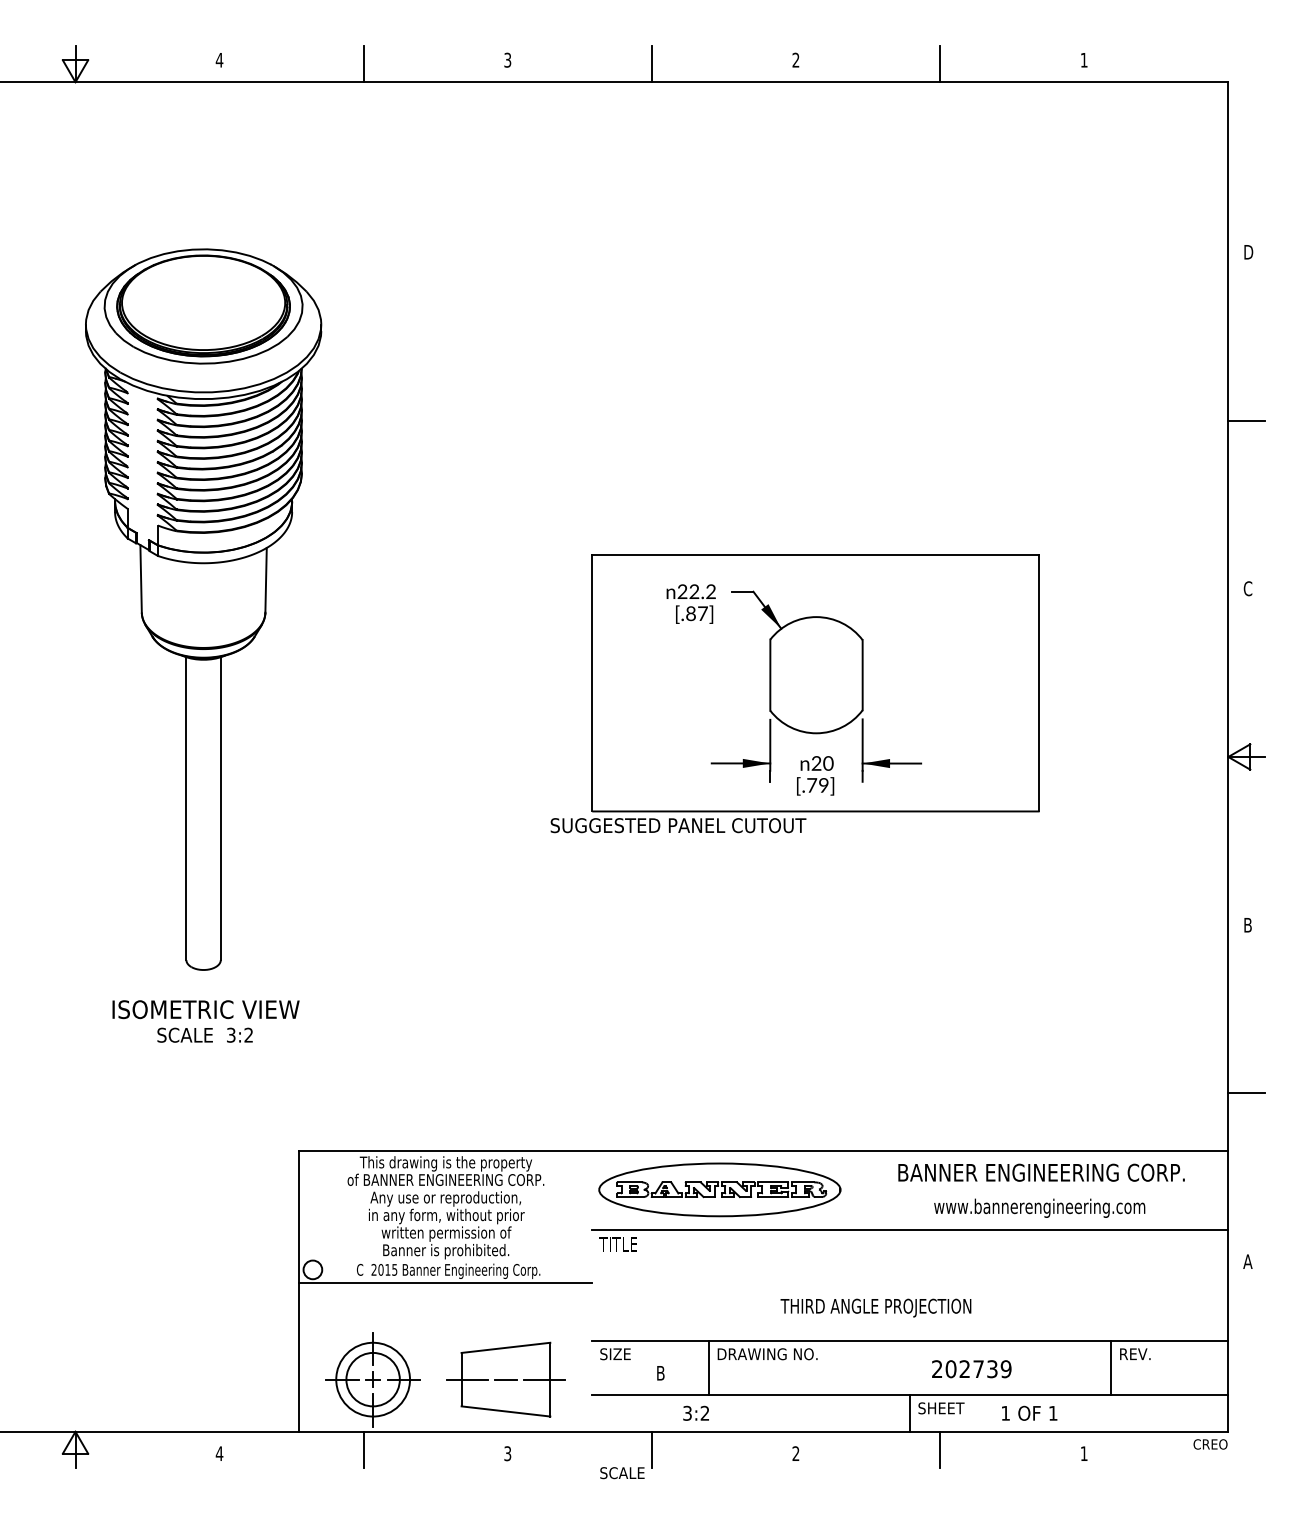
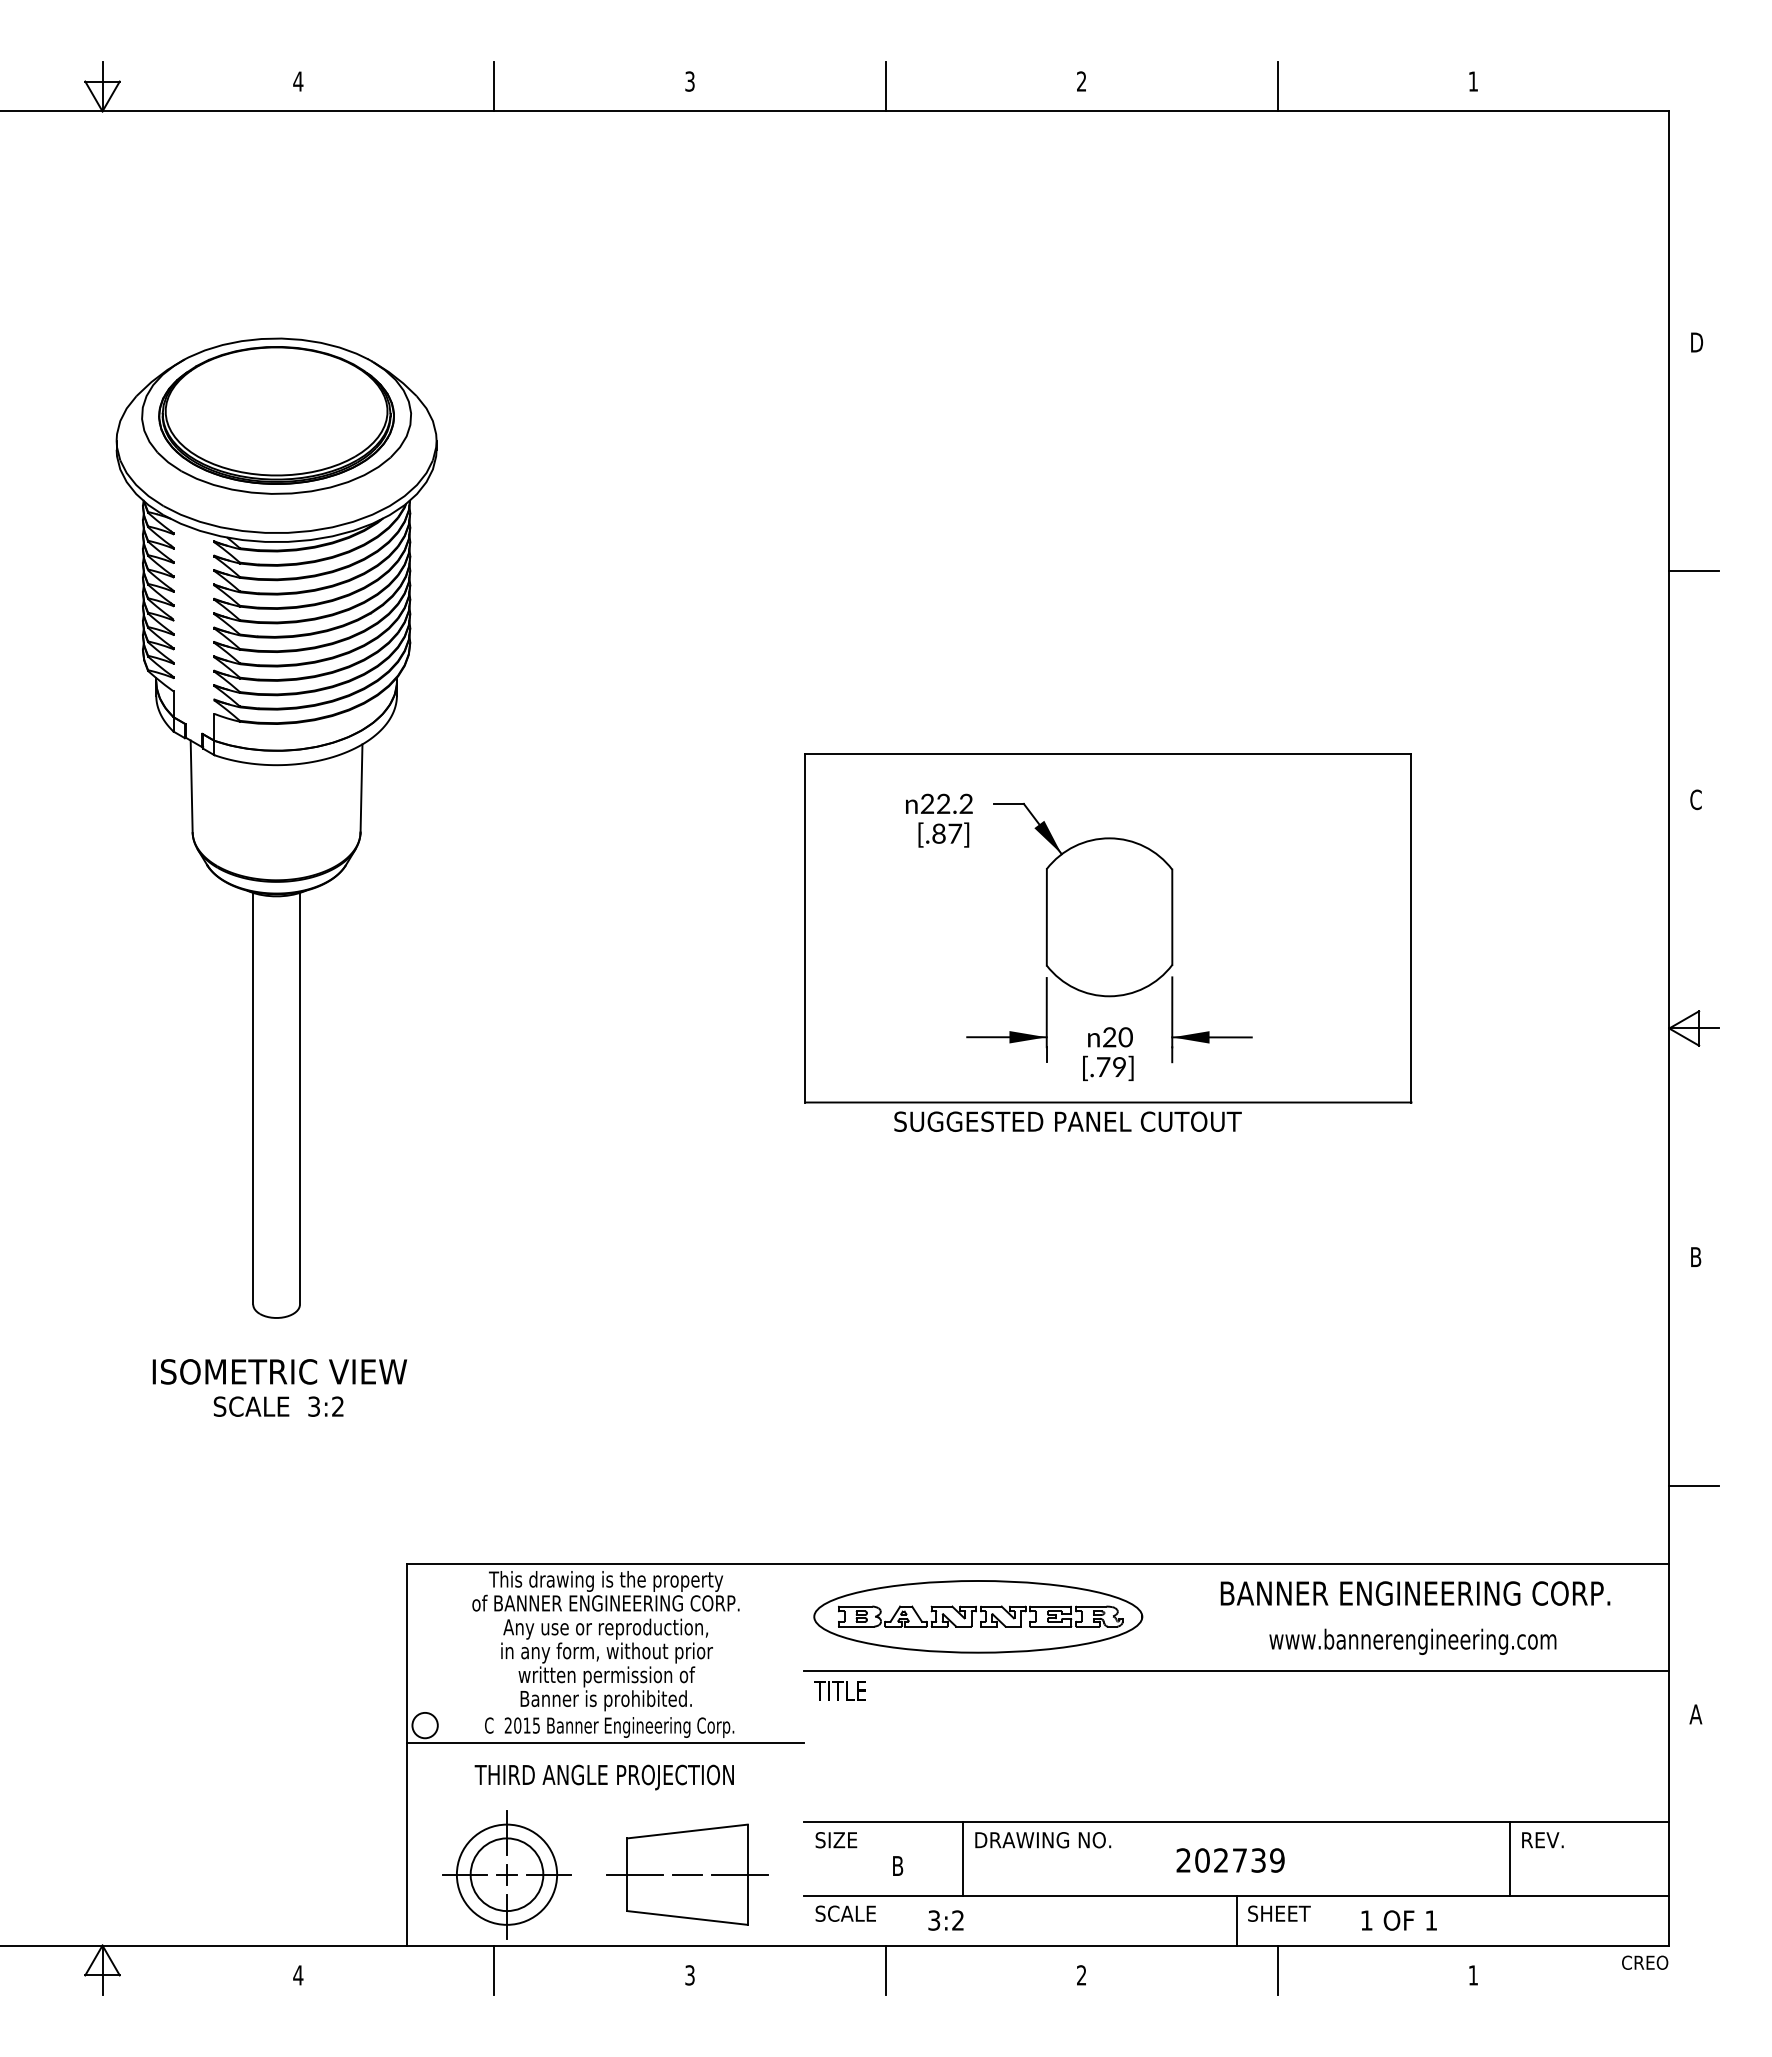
text: (678, 825) -> (1067, 1121), moved
text: (875, 1308) -> (603, 1777), moved
text: (971, 1369) -> (1230, 1860), moved
text: (622, 1472) -> (845, 1913), moved

